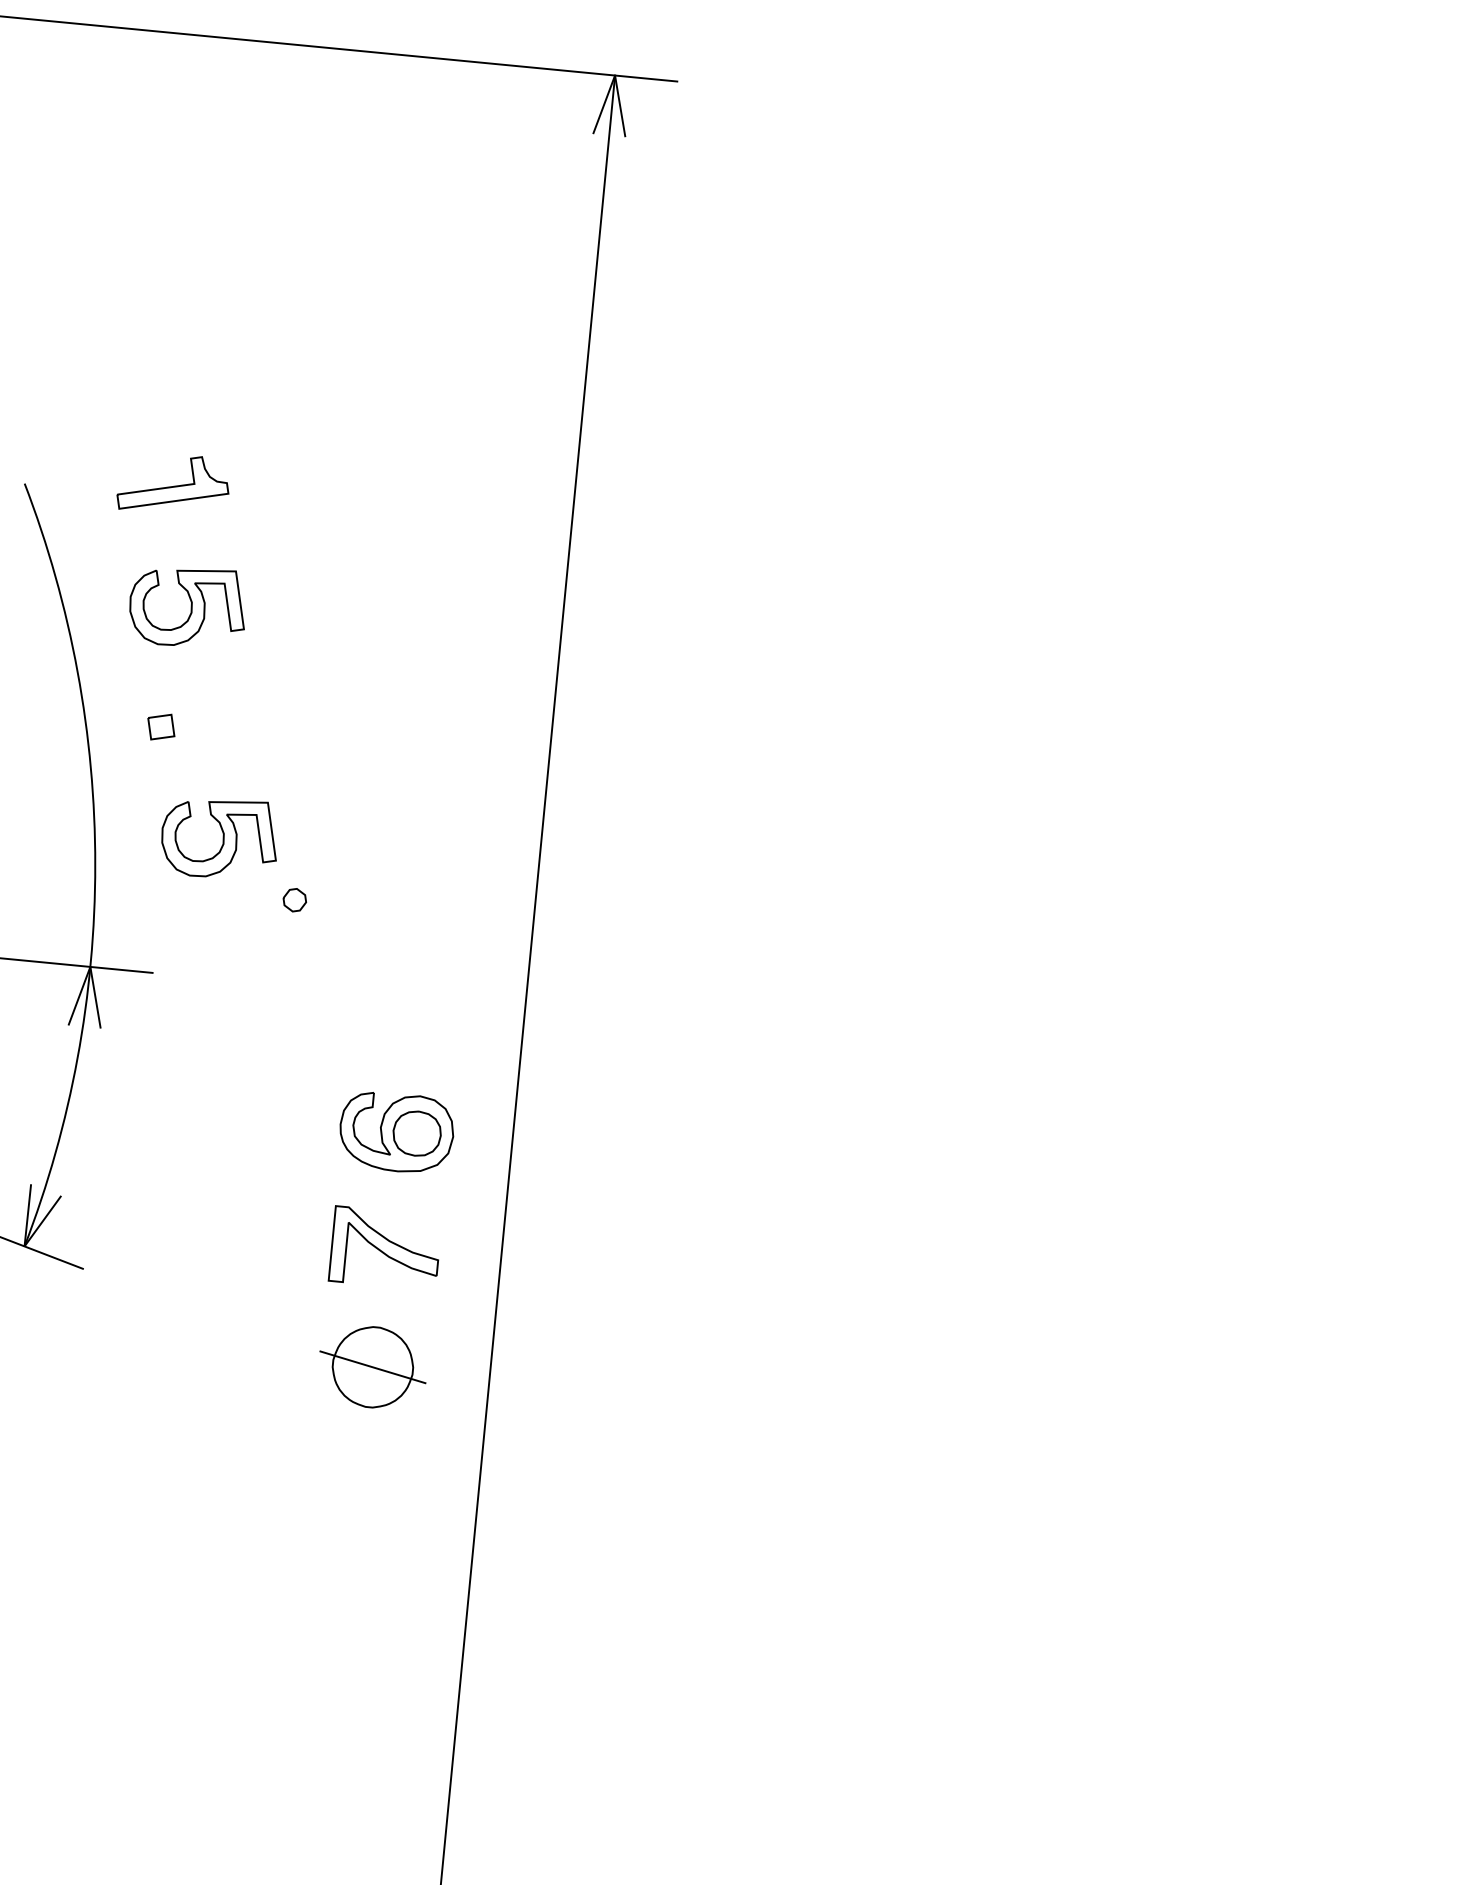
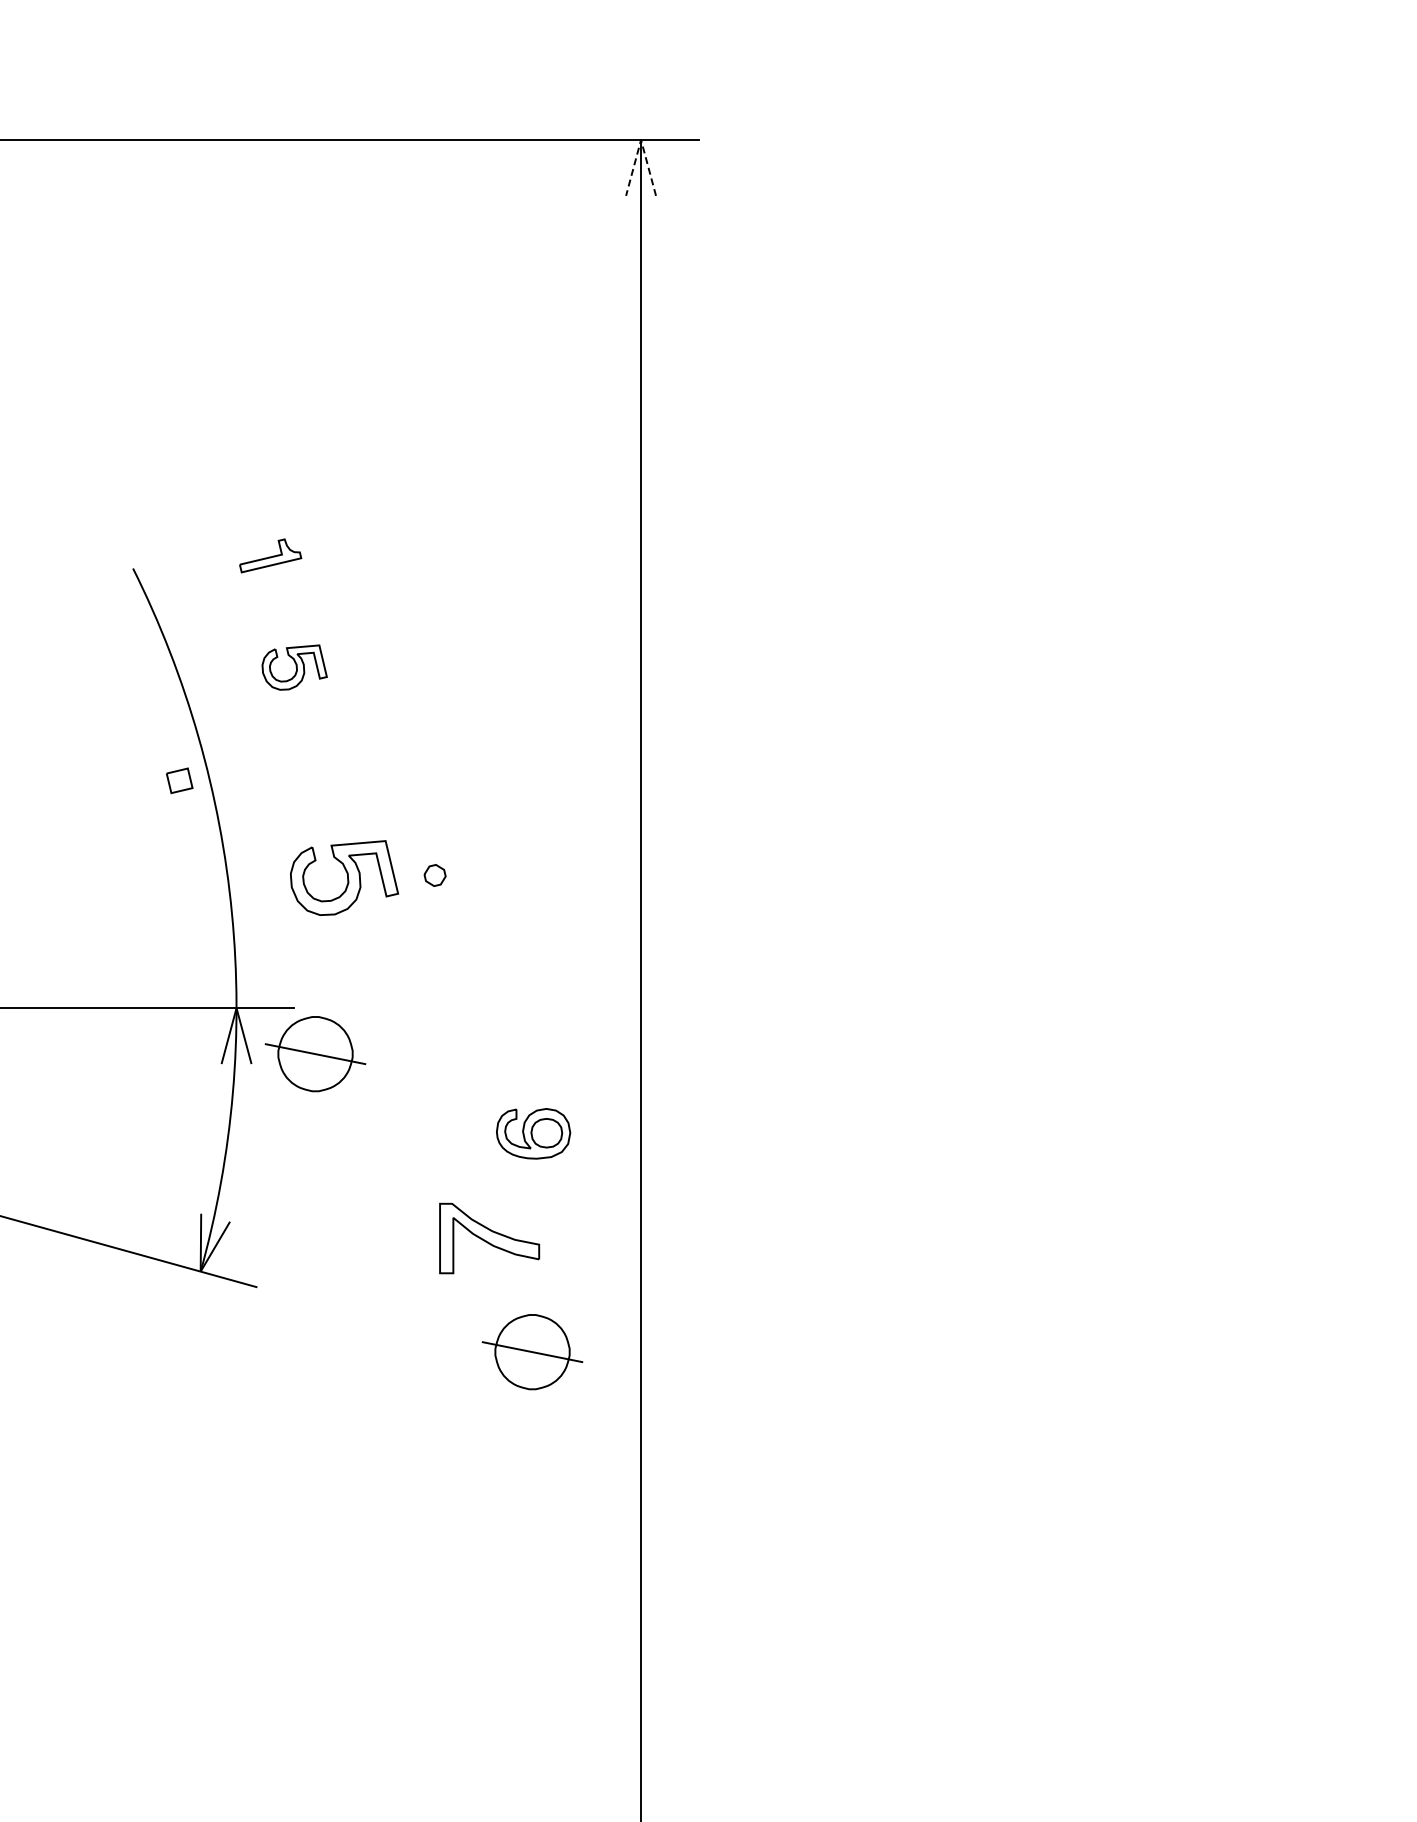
line: (615, 75) -> (641, 139), solid -> dashed
part: (173, 483) -> (270, 555), size x0.6
part: (187, 606) -> (294, 667), size x0.6
part: (161, 726) -> (179, 780), moved
part: (294, 900) -> (434, 875), moved
part: (170, 1024) -> (315, 1054), added
part: (396, 1132) -> (533, 1133), size x0.7
part: (385, 1248) -> (489, 1238), moved

